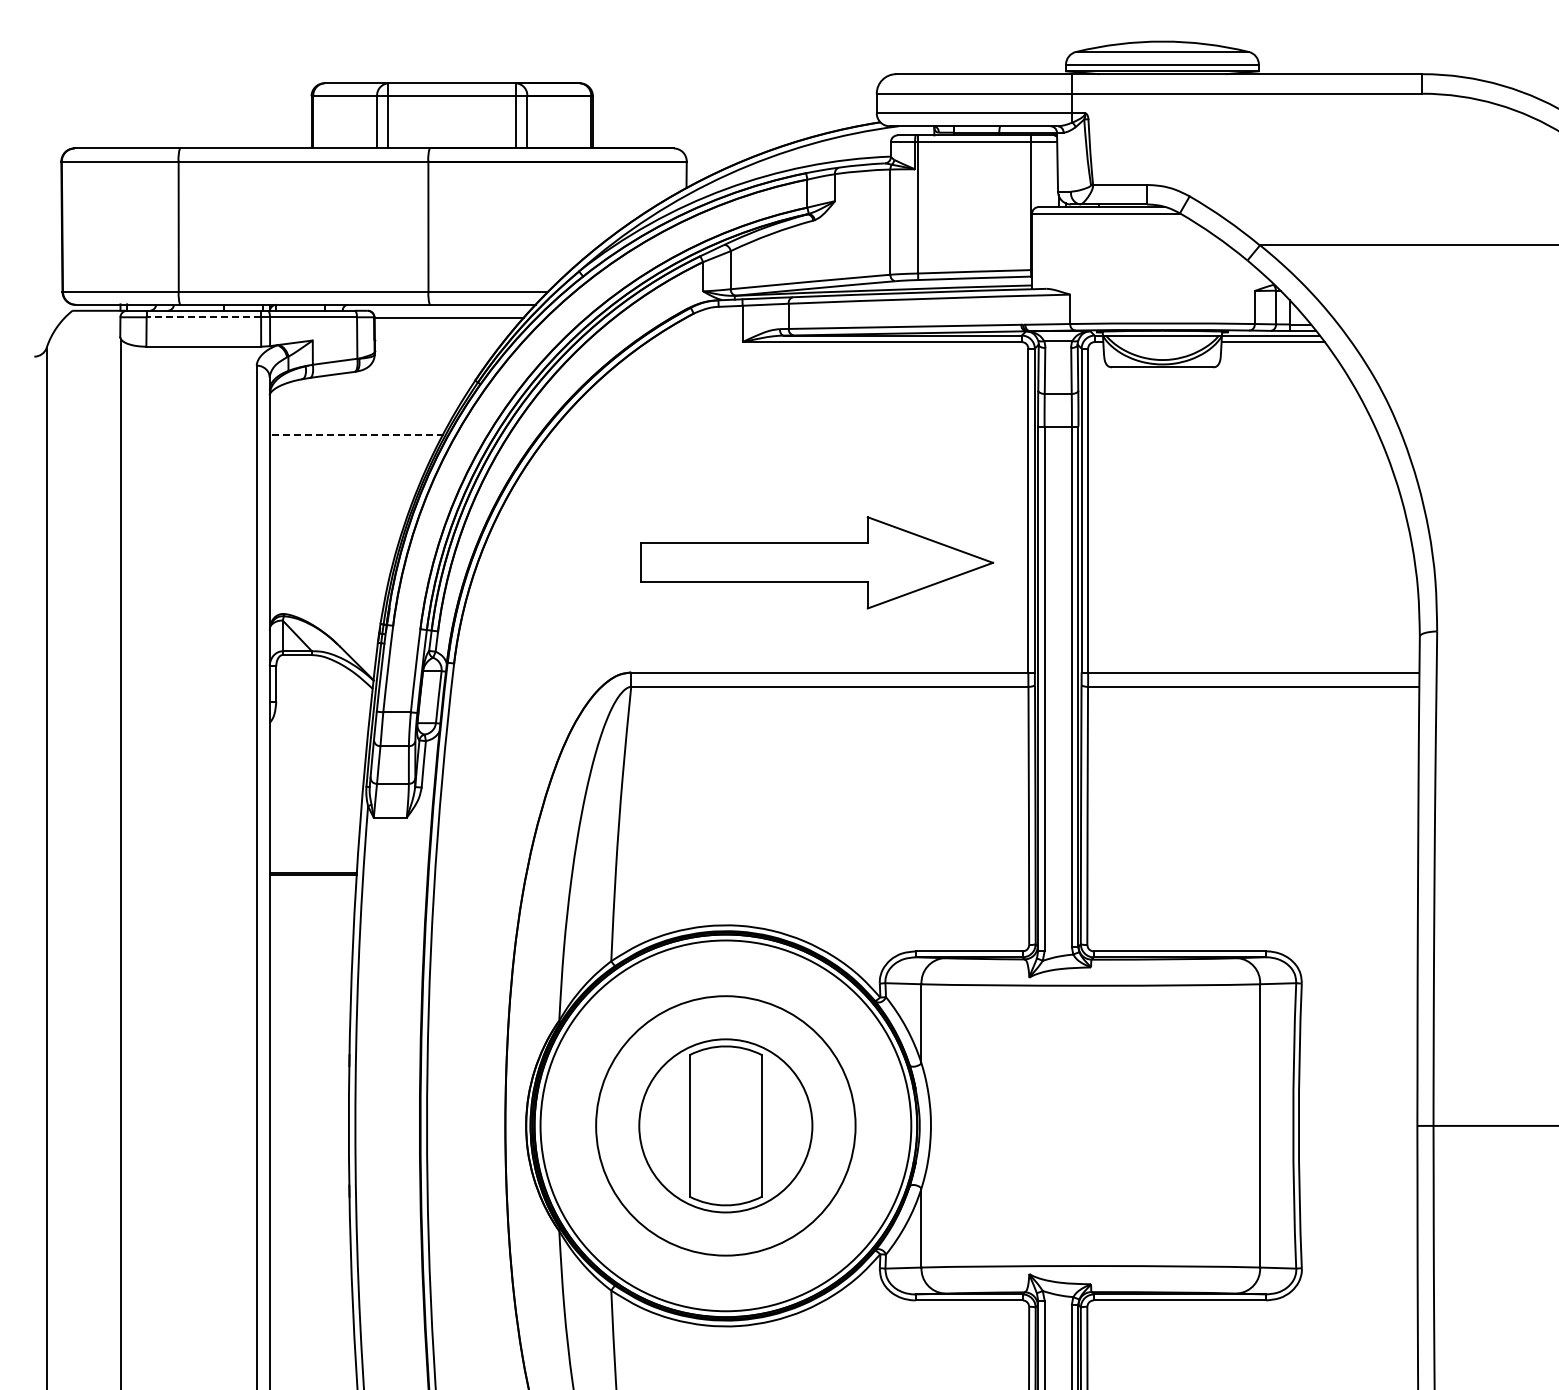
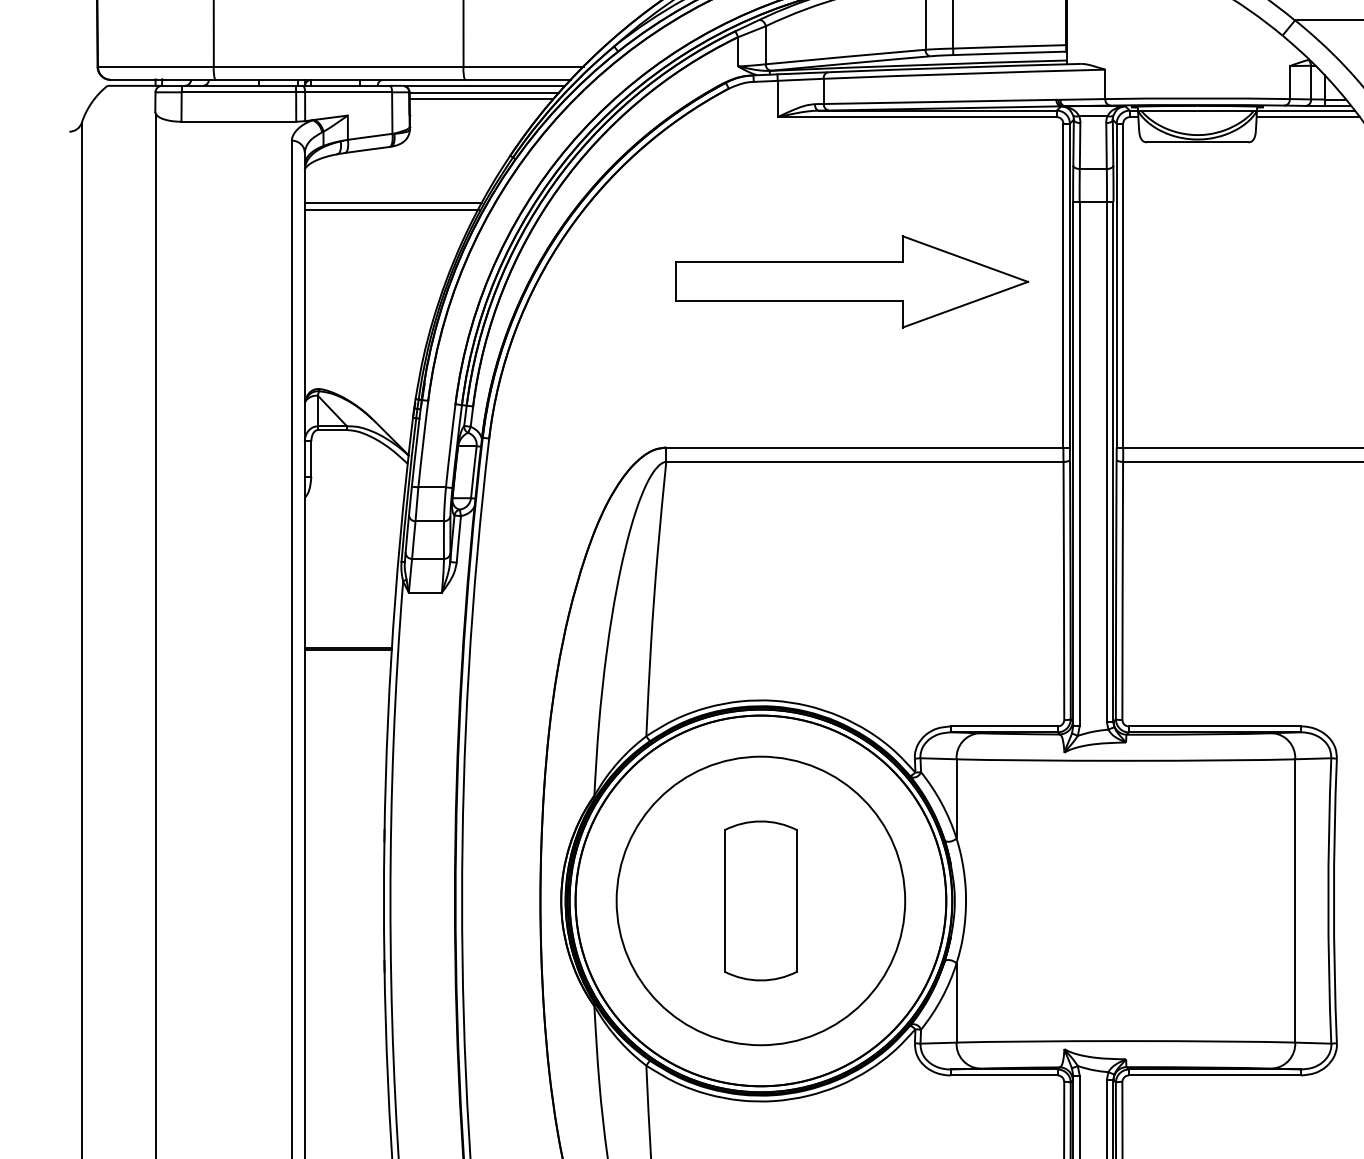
line: (449, 311) -> (484, 86), added
line: (203, 317) -> (238, 92), dashed -> solid
line: (446, 324) -> (481, 99), added
line: (357, 428) -> (392, 203), added
line: (356, 434) -> (391, 209), dashed -> solid
part: (817, 562) -> (852, 281), moved
circle: (725, 1125) -> (760, 900), size x1.43
circle: (725, 1125) -> (760, 900), size x1.67

